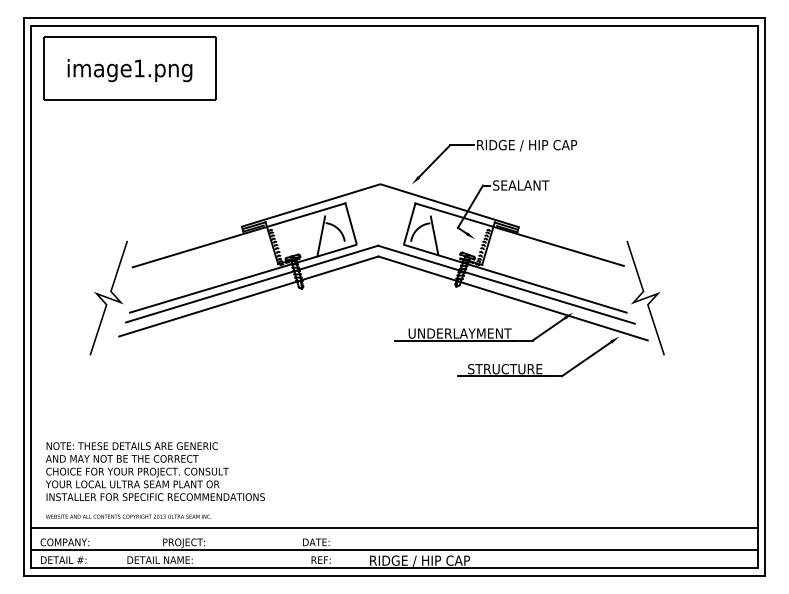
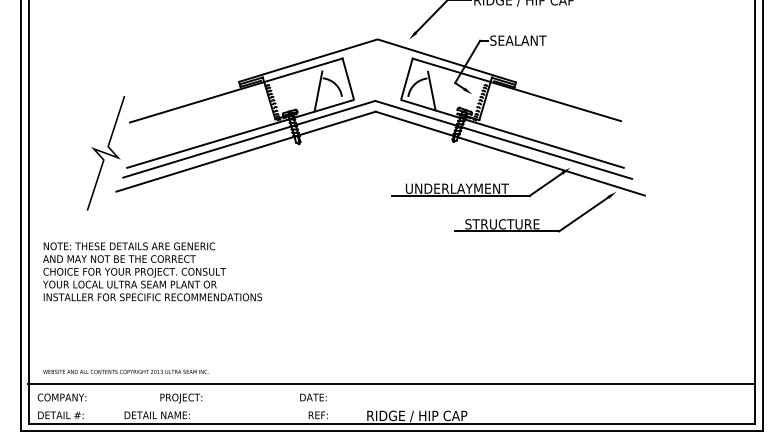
curve: (645, 297) -> (642, 152), removed
text: (155, 471) -> (152, 271), moved
line: (394, 549) -> (391, 404), removed

